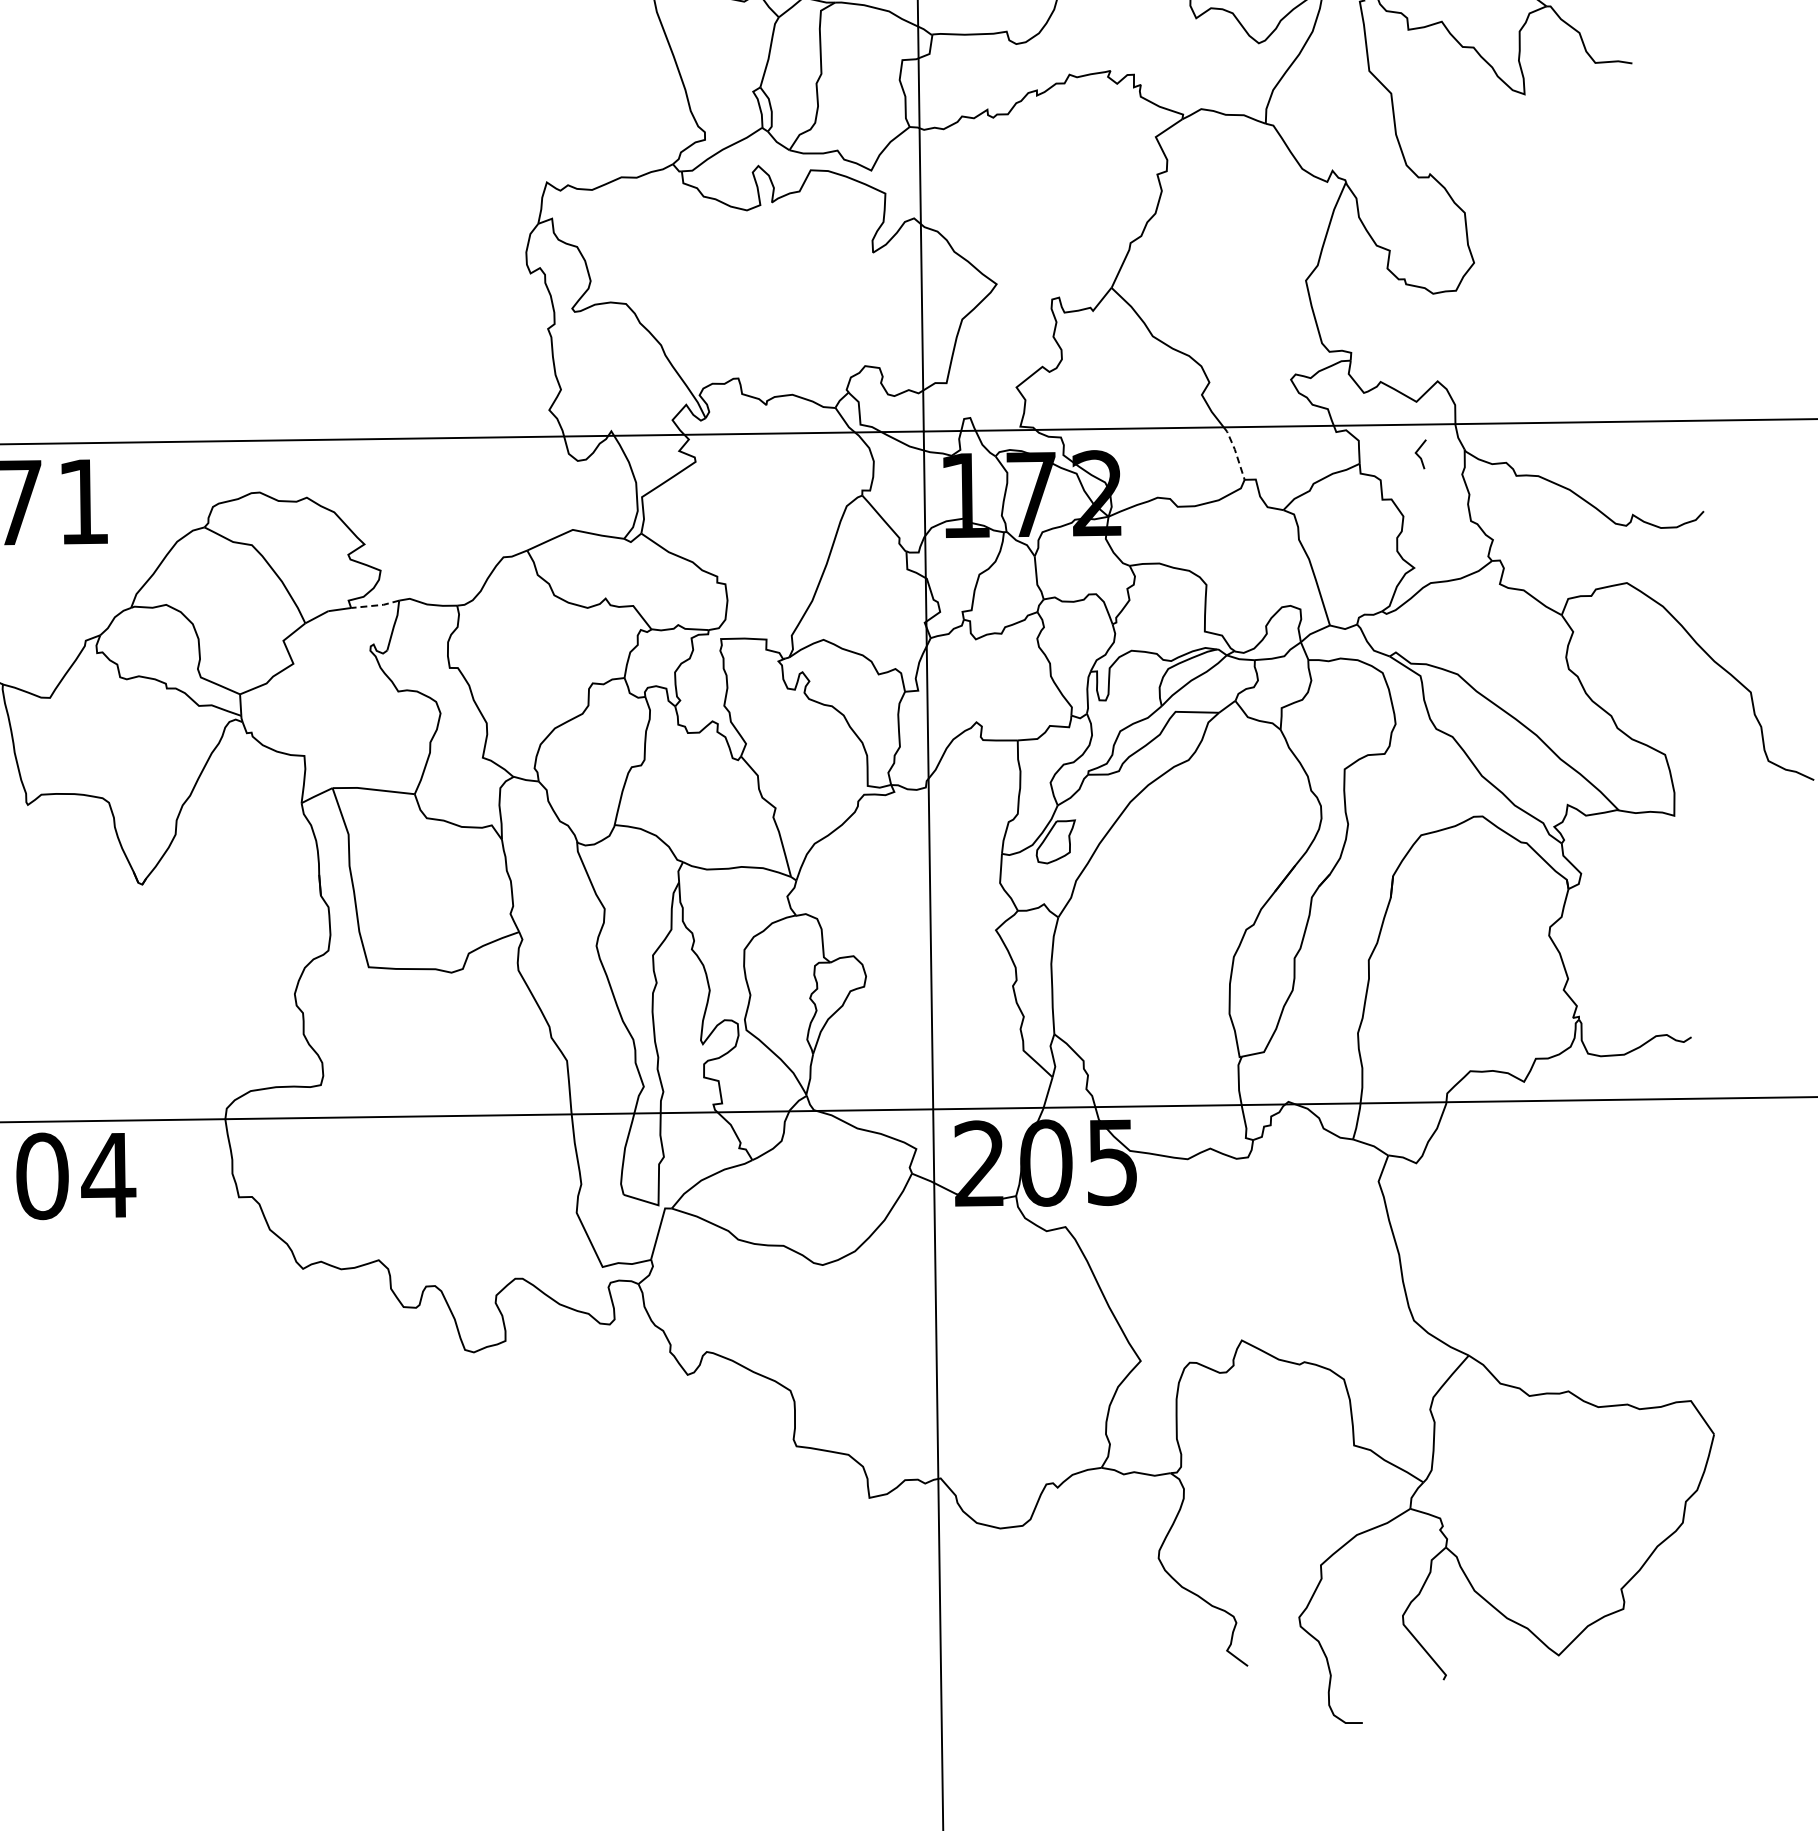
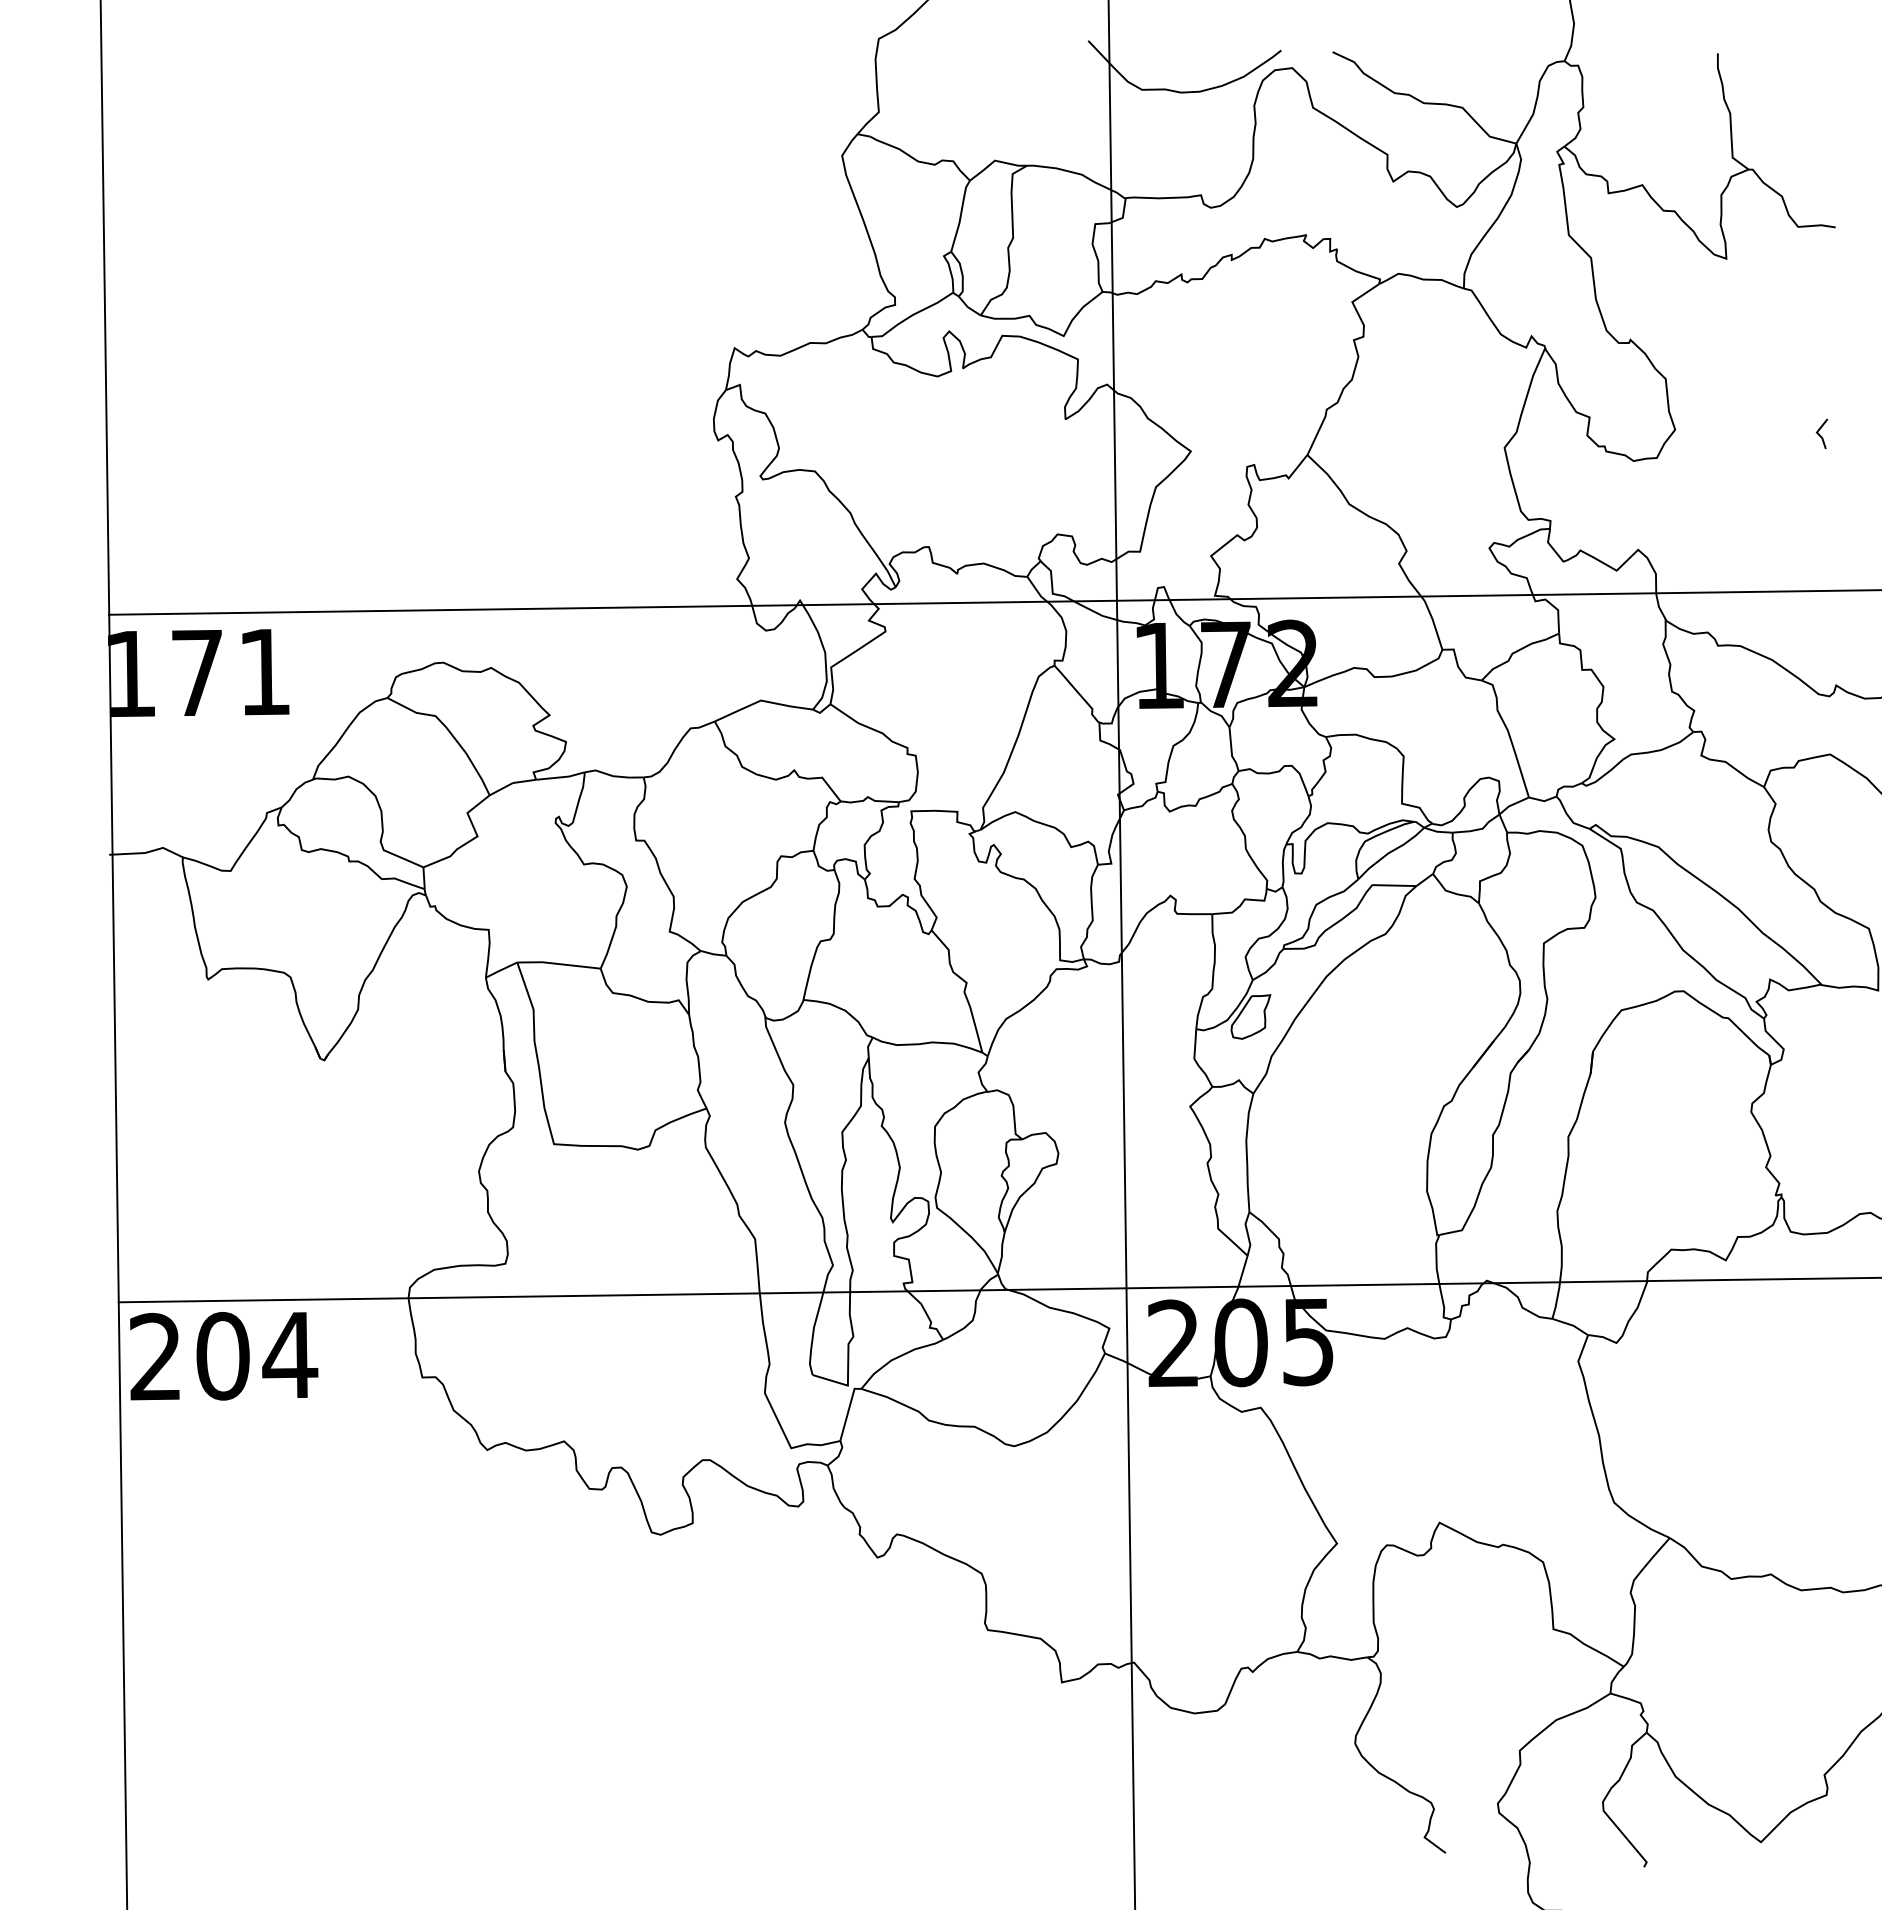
line: (1235, 451) -> (1433, 621), dashed -> solid
line: (1419, 454) -> (1820, 434), moved
line: (376, 605) -> (561, 777), dashed -> solid

